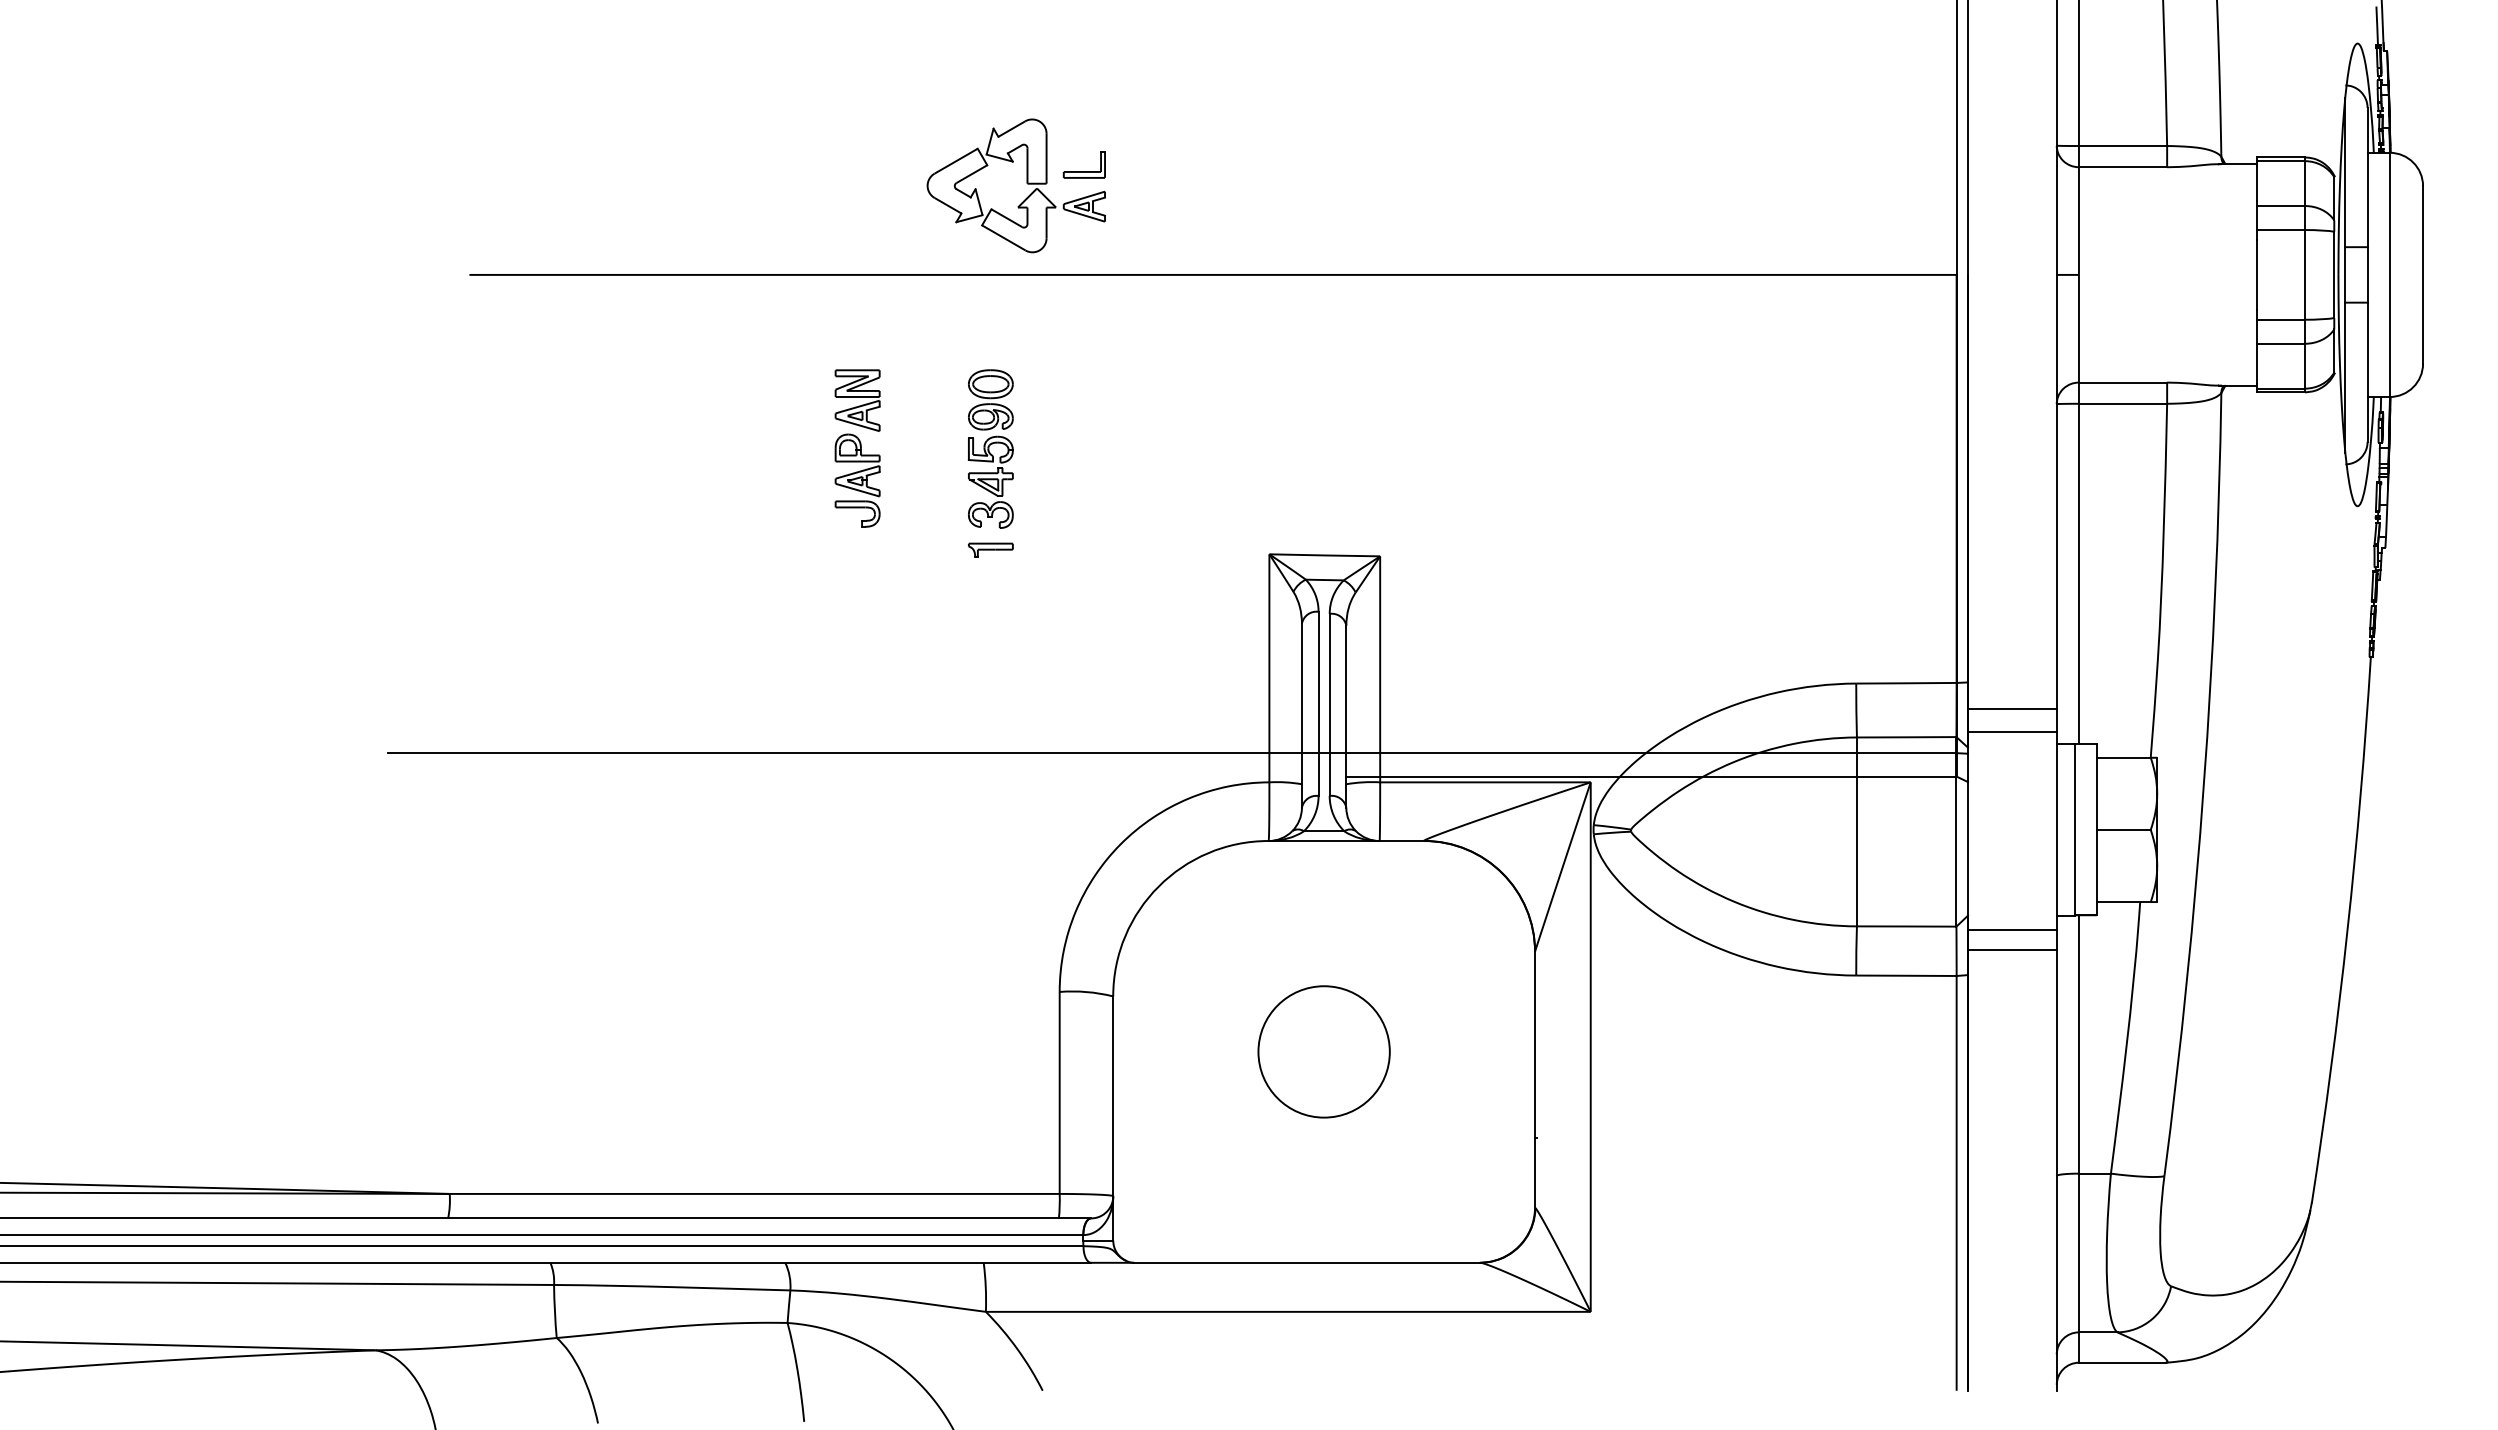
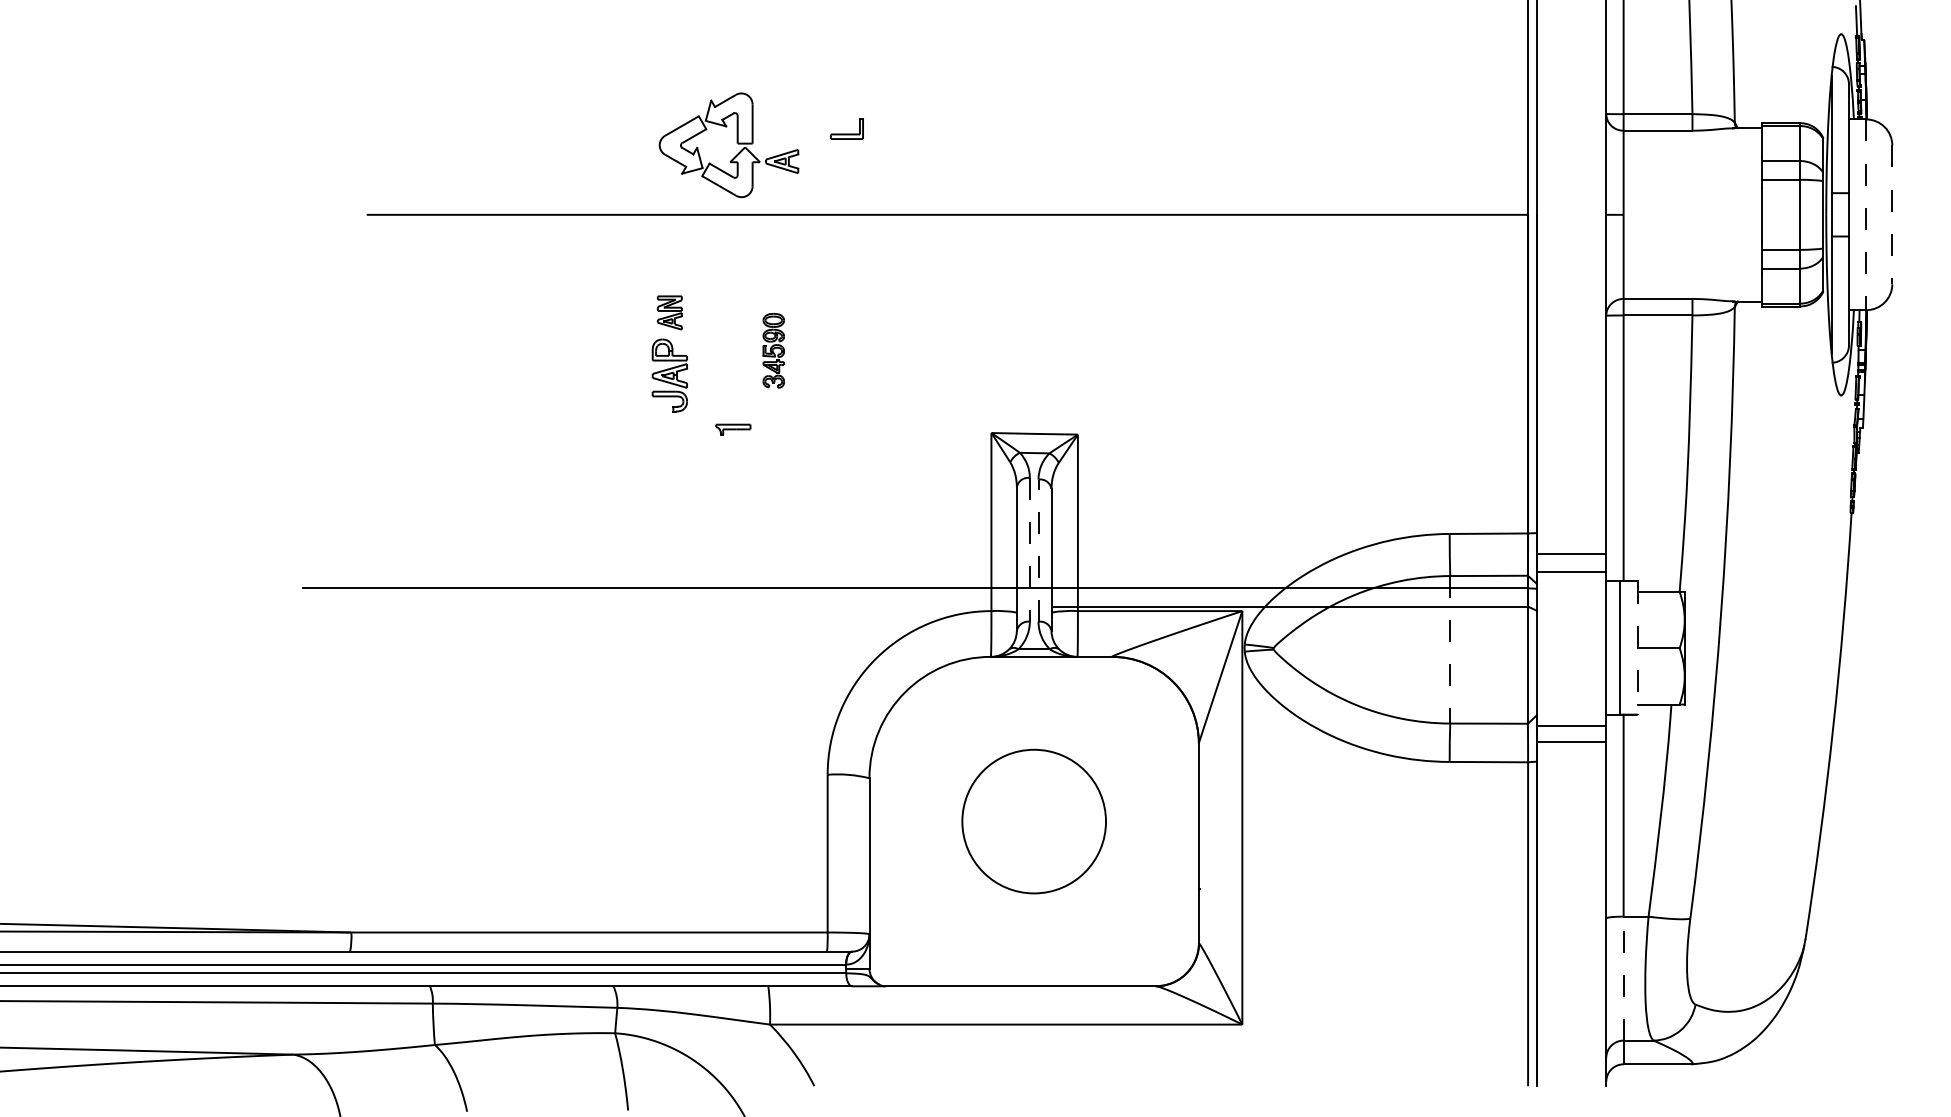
part: (1026, 183) -> (736, 143), moved
line: (2423, 274) -> (1892, 214), solid -> dashed
line: (2389, 275) -> (1866, 215), solid -> dashed
part: (857, 400) -> (669, 312), size x0.7
part: (990, 448) -> (773, 350), size x0.6
part: (990, 549) -> (733, 429), moved
line: (1318, 704) -> (1029, 550), solid -> dashed
line: (1329, 704) -> (1038, 550), solid -> dashed
line: (2096, 830) -> (1637, 648), solid -> dashed
line: (1856, 832) -> (1449, 650), solid -> dashed
circle: (1323, 1051) -> (1033, 821), size x1.4
line: (2078, 1252) -> (1623, 978), solid -> dashed

